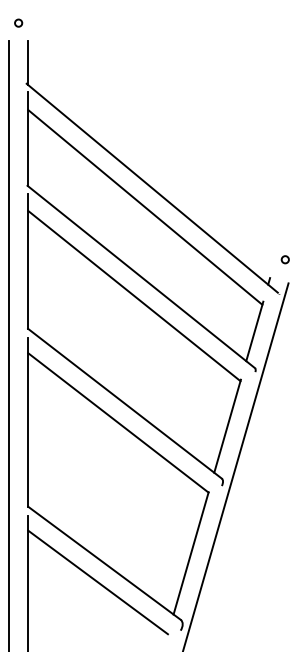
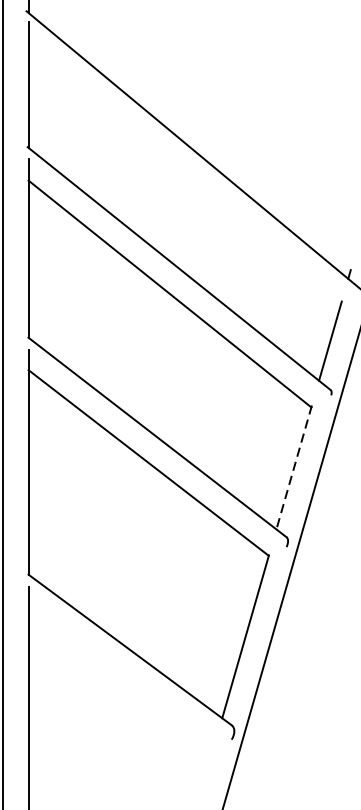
line: (145, 207) -> (184, 176), removed
line: (227, 426) -> (294, 467), solid -> dashed
line: (97, 582) -> (120, 675), removed

